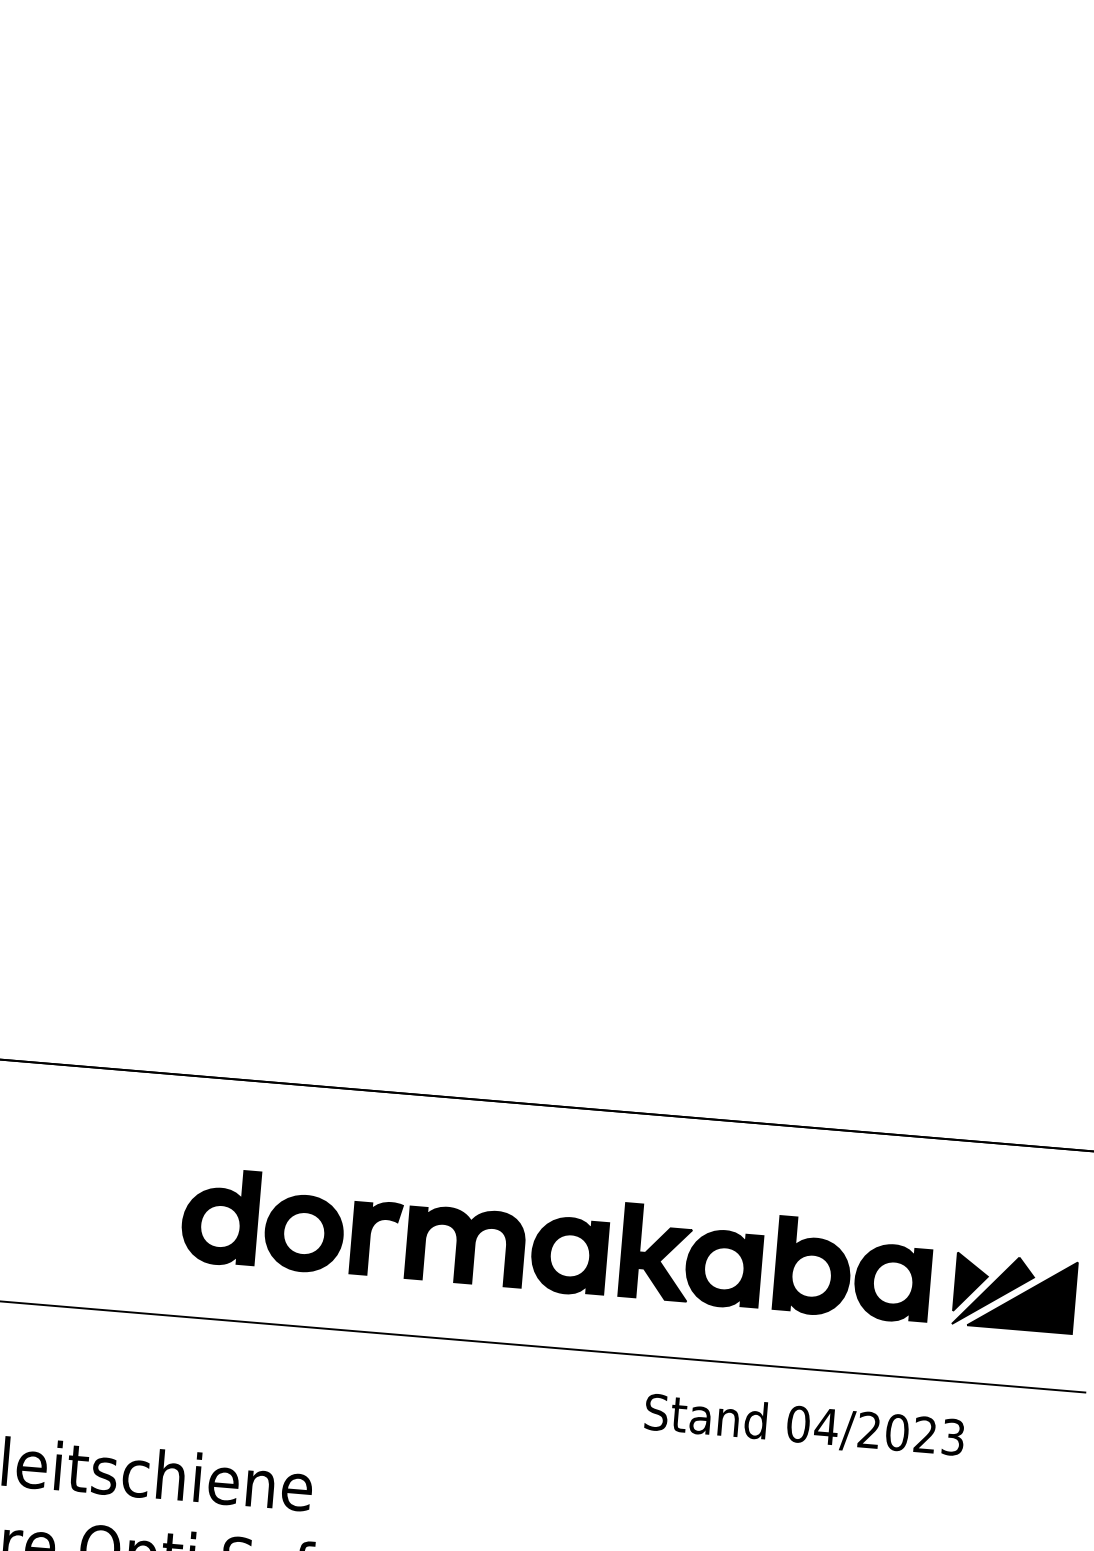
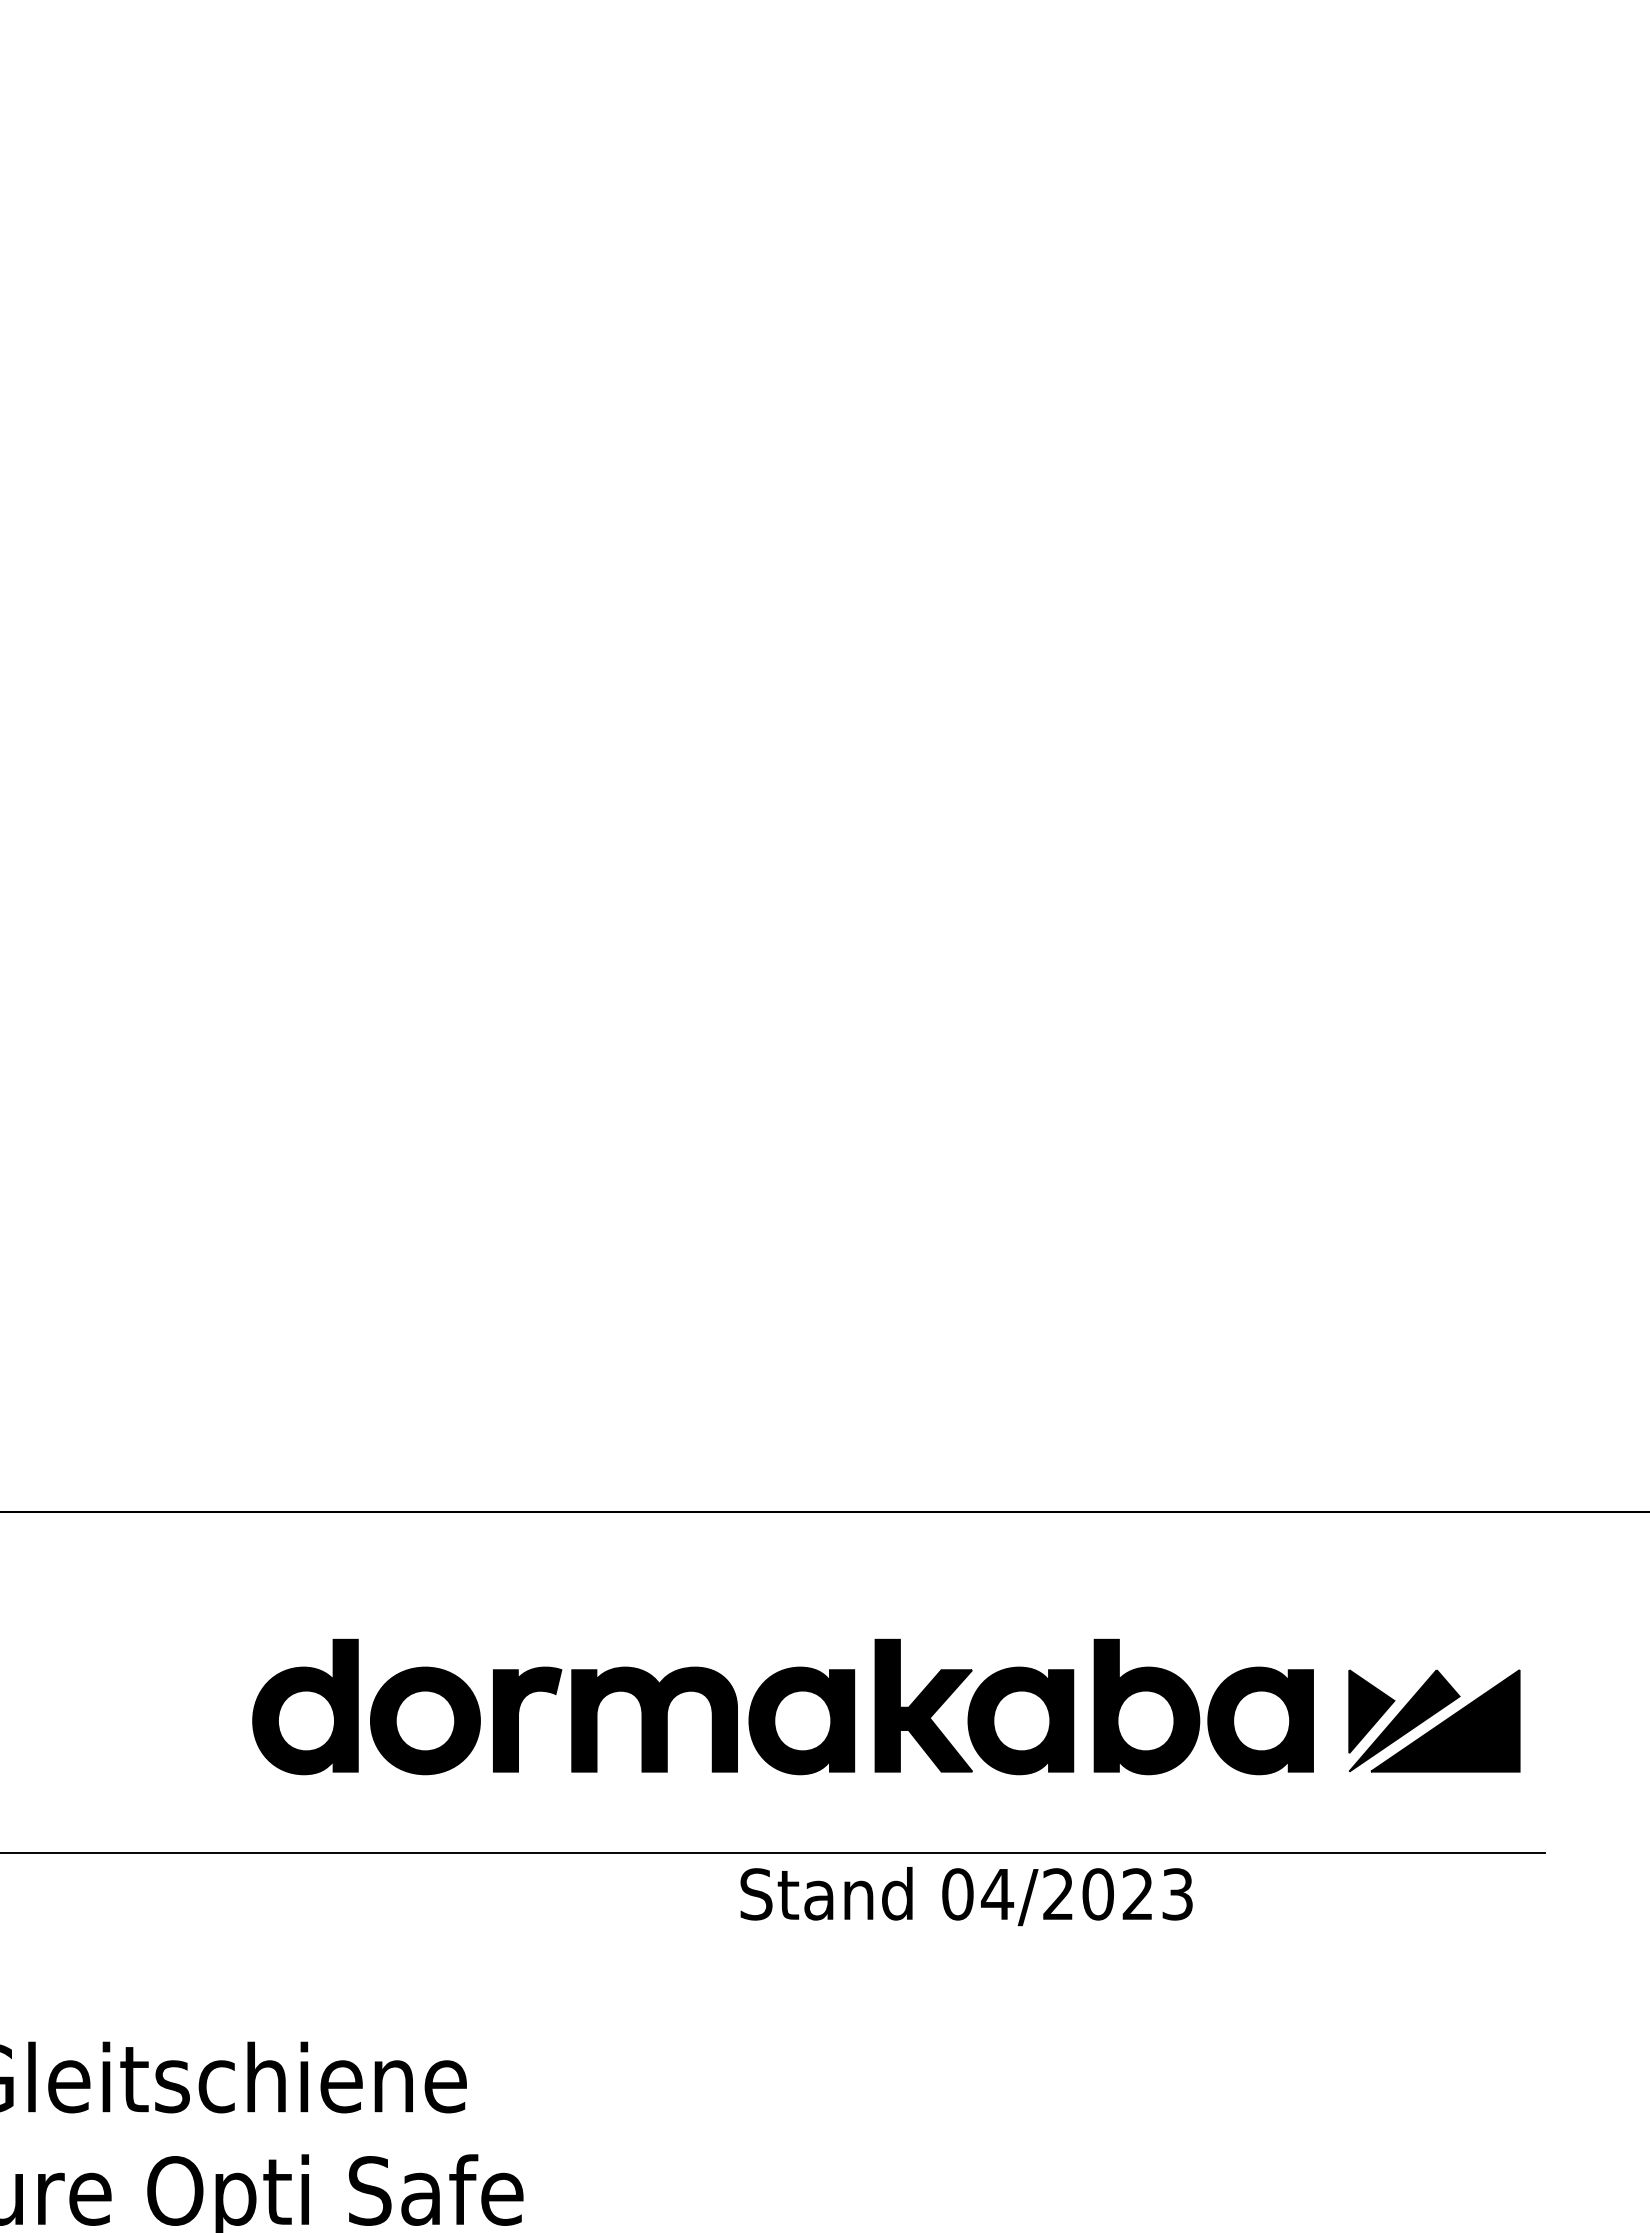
text: (804, 1426) -> (966, 1896), moved

